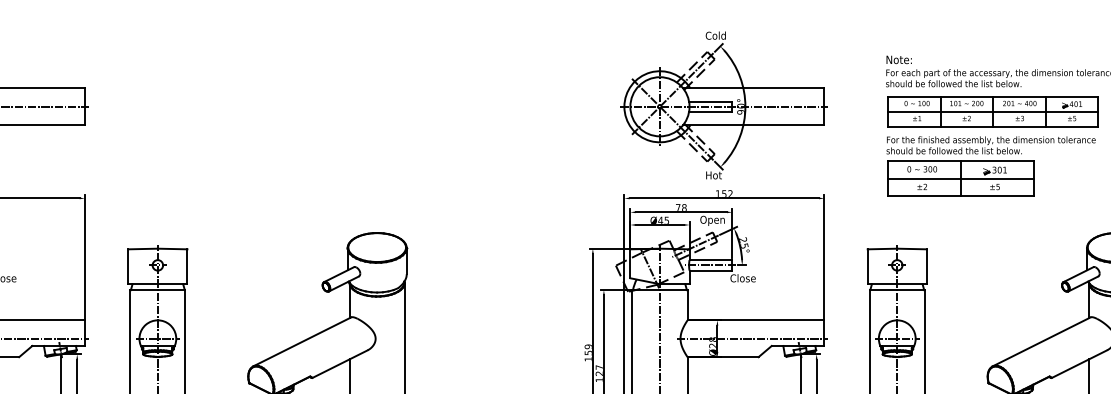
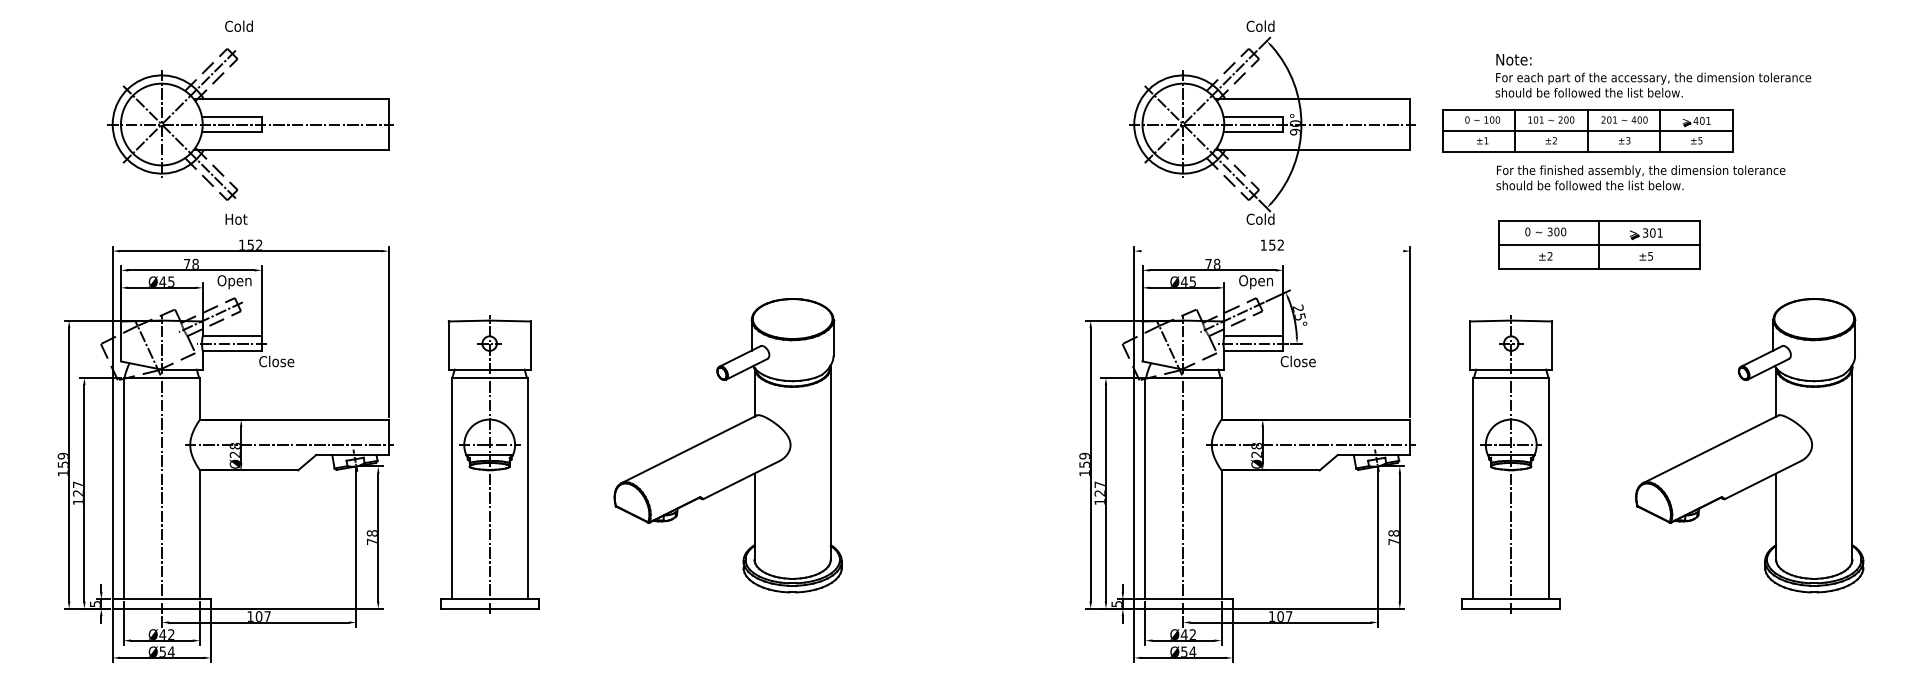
part: (993, 111) -> (1587, 130), moved
text: (715, 174) -> (1260, 218), Hot -> Cold
part: (961, 178) -> (1599, 244), moved
line: (724, 198) -> (1272, 251), removed

